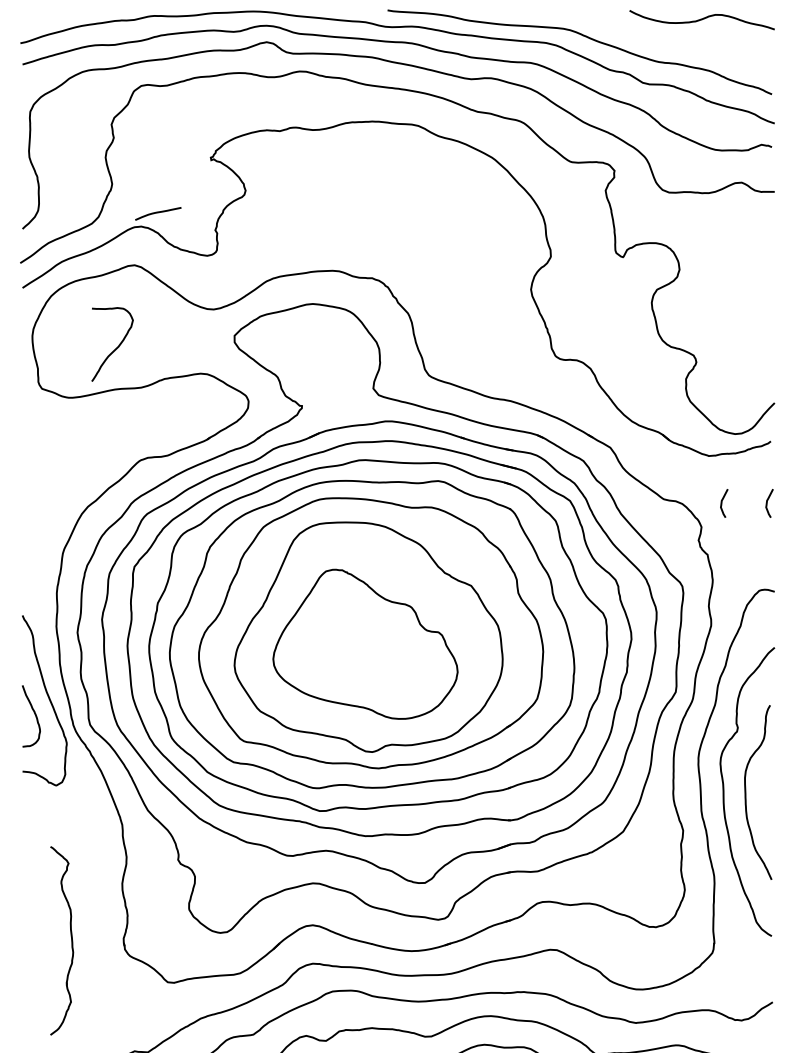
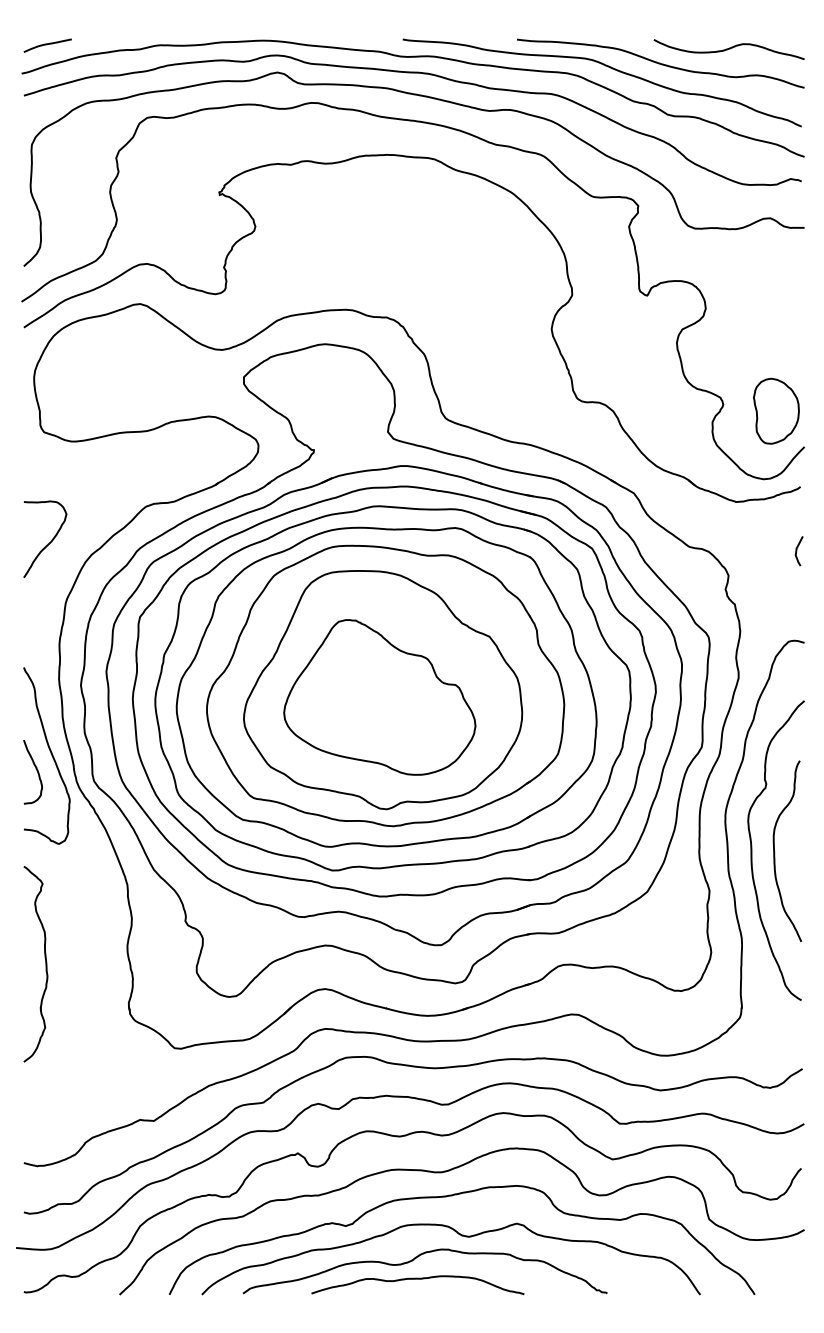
curve: (635, 33) -> (660, 63), added
curve: (158, 212) -> (47, 44), moved
curve: (116, 347) -> (49, 542), moved
part: (747, 367) -> (776, 410), added
curve: (722, 503) -> (750, 551), removed
part: (71, 941) -> (45, 964), moved

